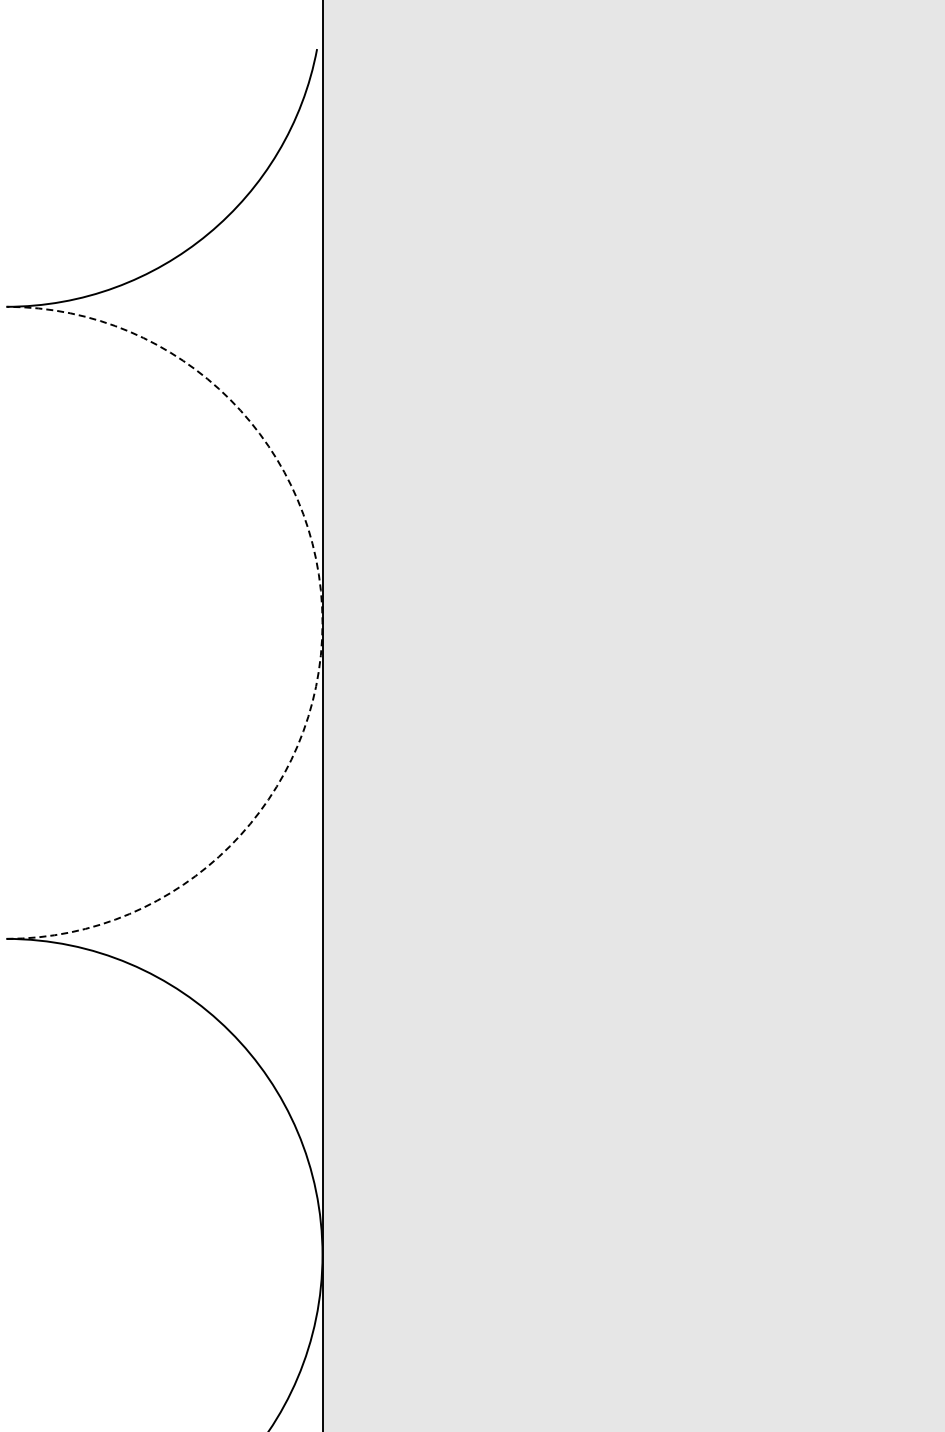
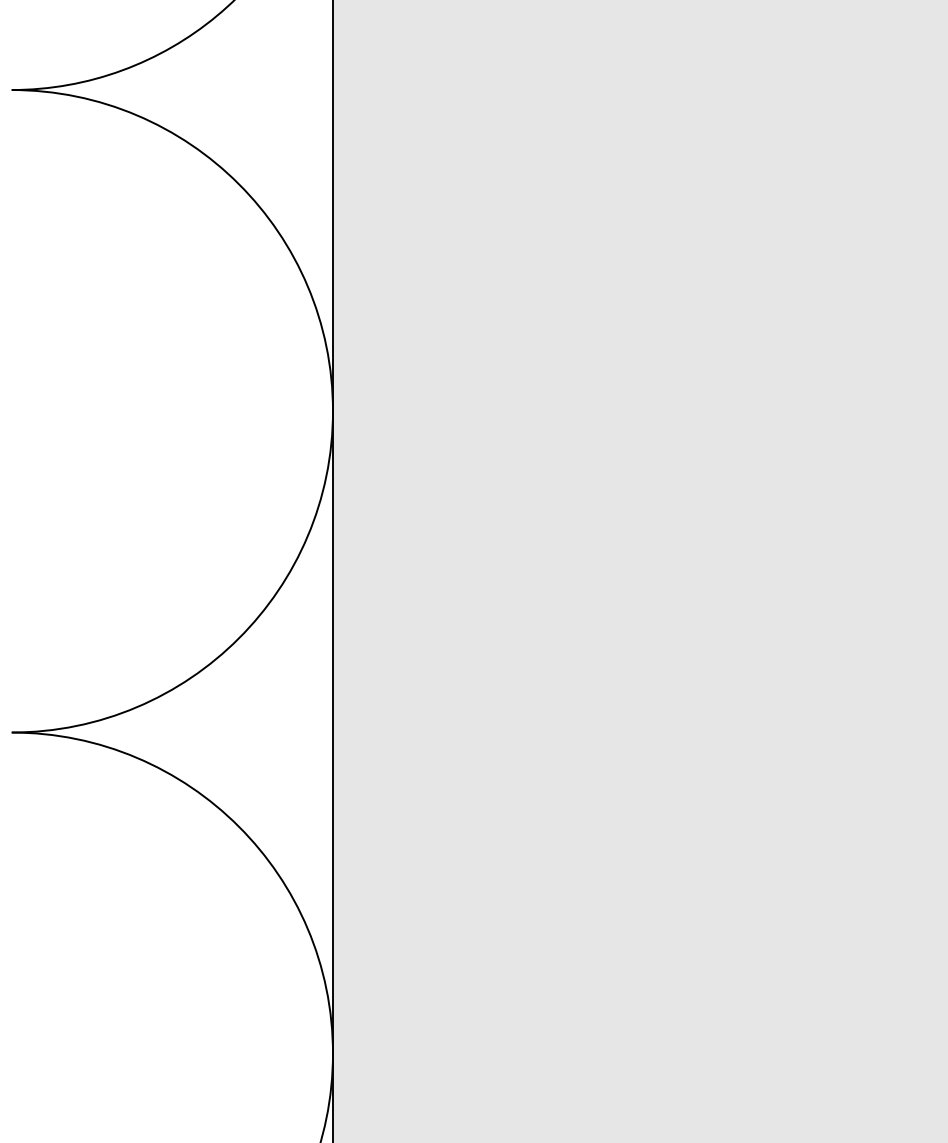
arc: (322, 622) -> (332, 410), dashed -> solid

